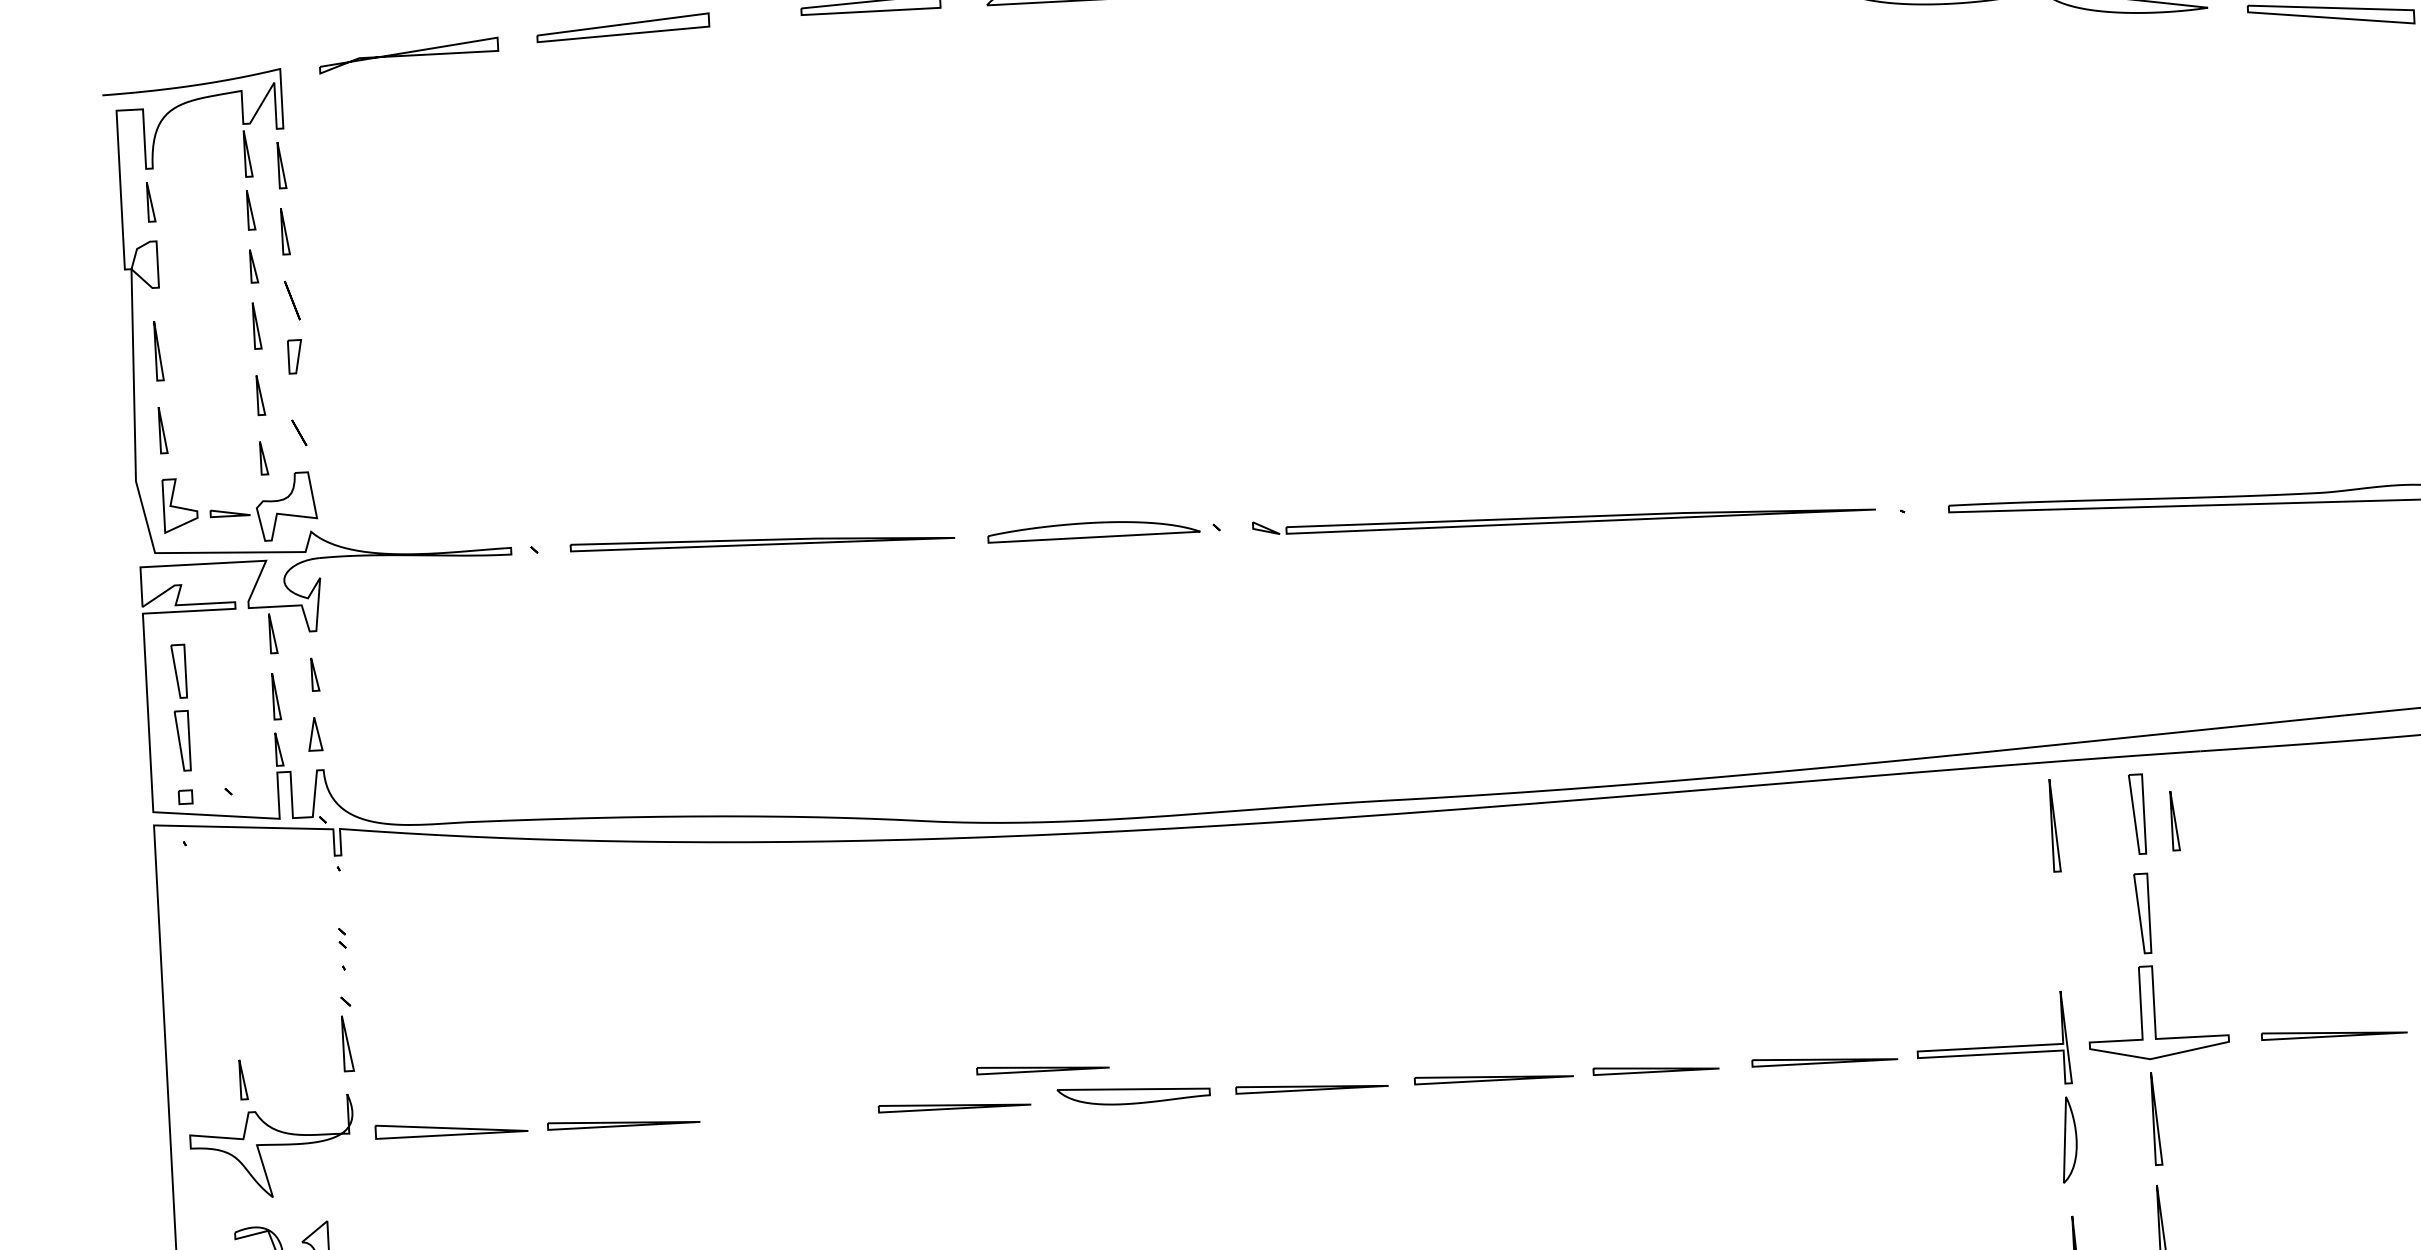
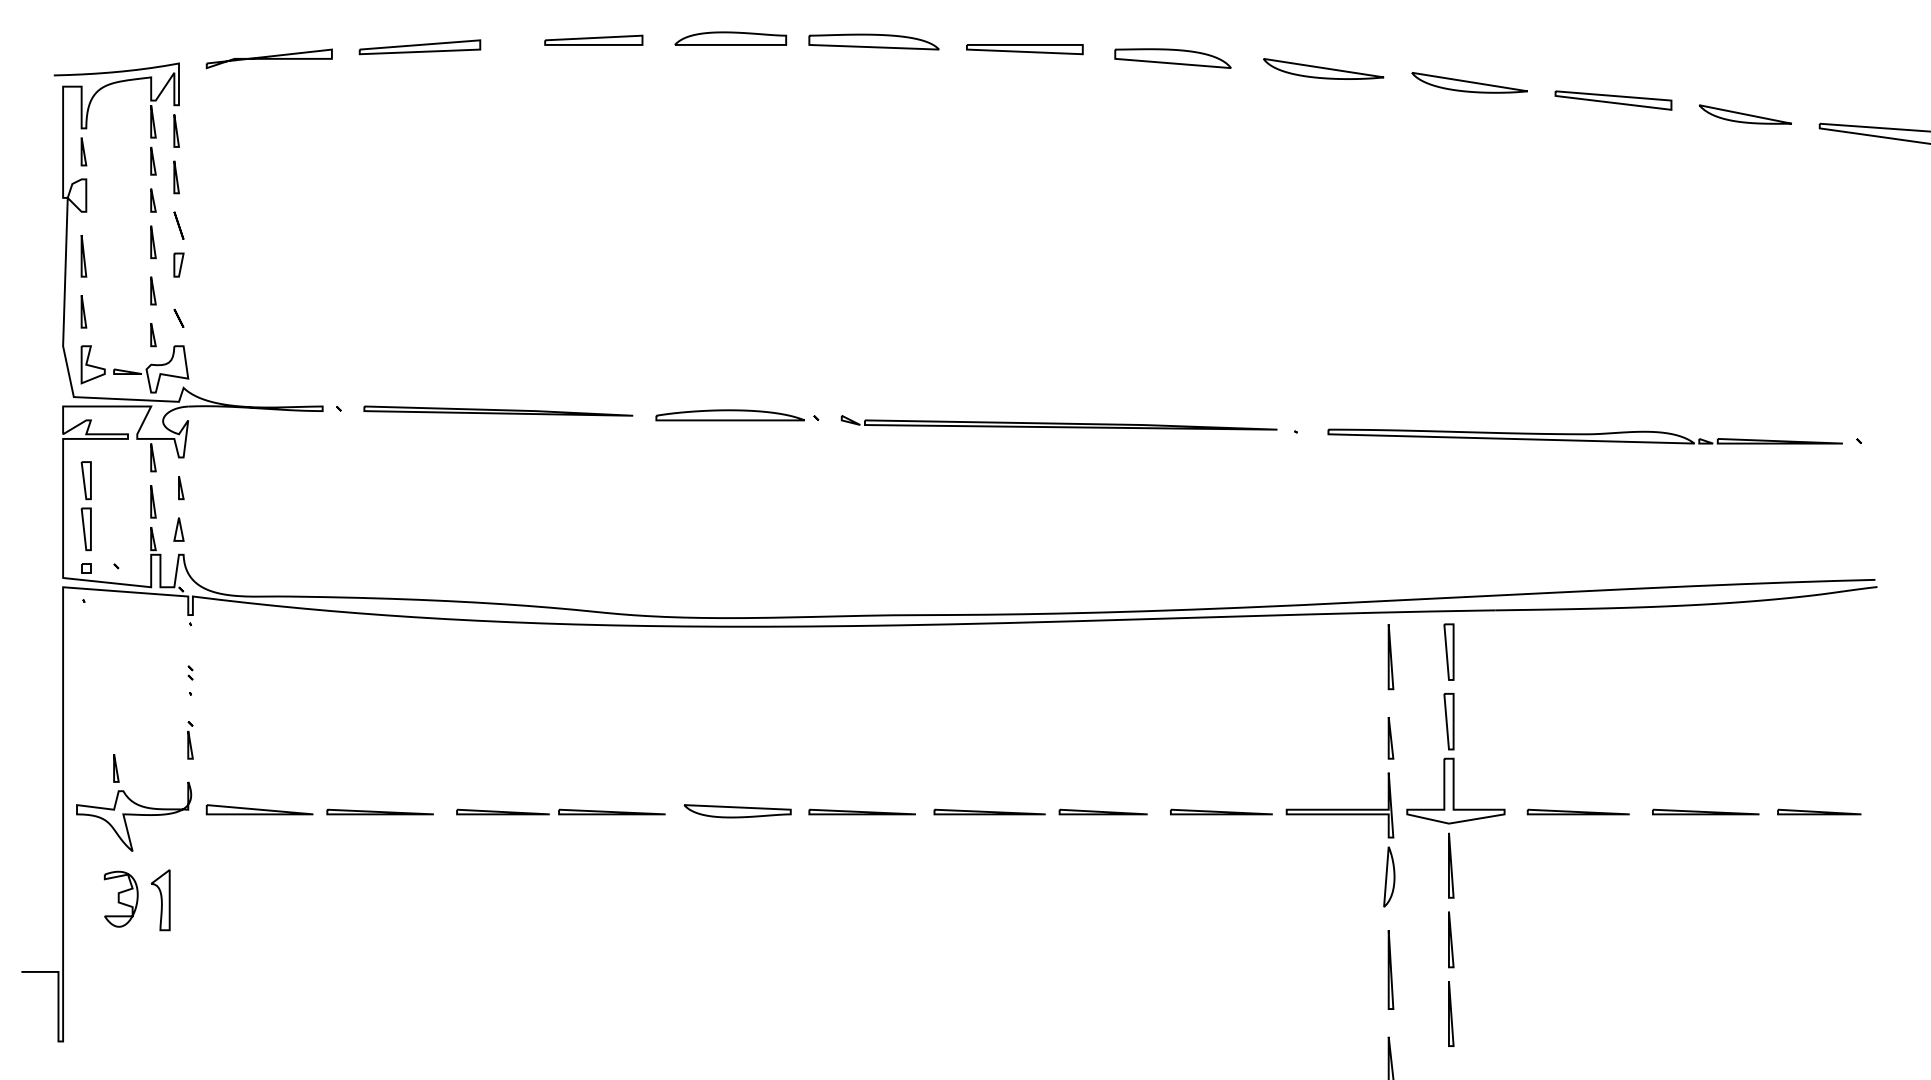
part: (2174, 821) -> (1390, 738), moved
part: (347, 1034) -> (190, 740), size x0.71
part: (1041, 1067) -> (502, 811), moved

